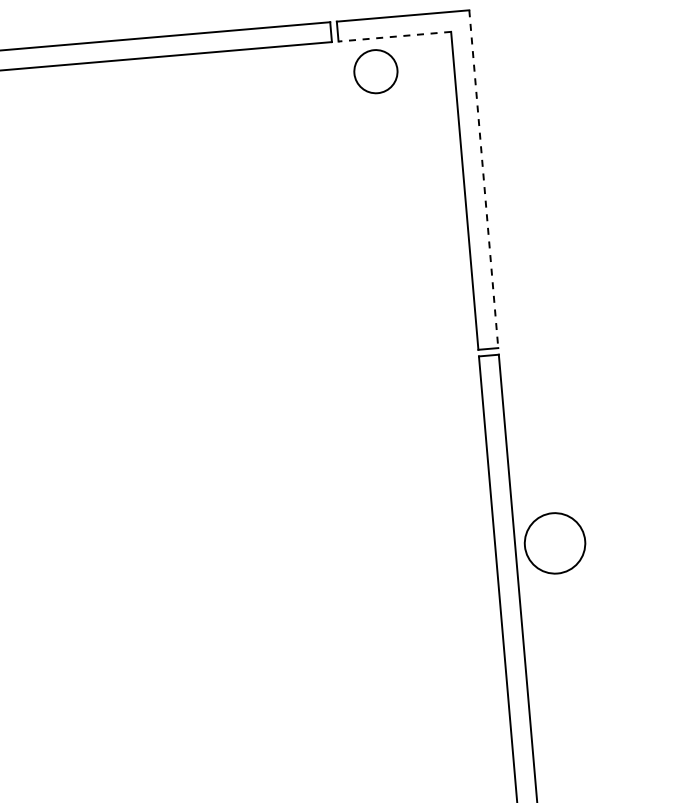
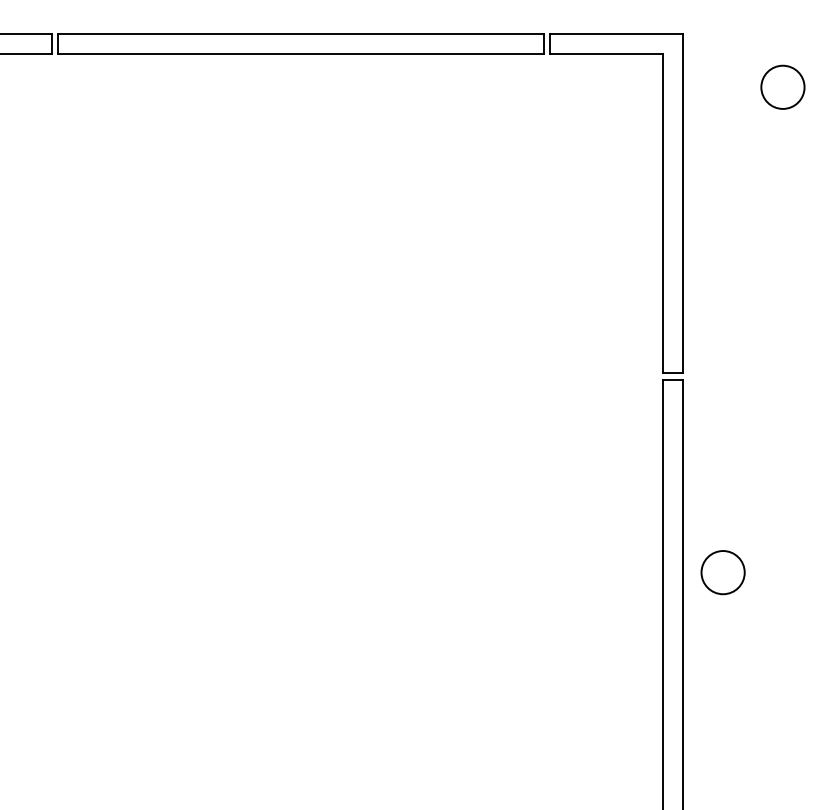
line: (394, 37) -> (606, 54), dashed -> solid
circle: (375, 70) -> (782, 86), moved
line: (484, 179) -> (683, 203), dashed -> solid
circle: (554, 543) -> (722, 572), size x0.71

